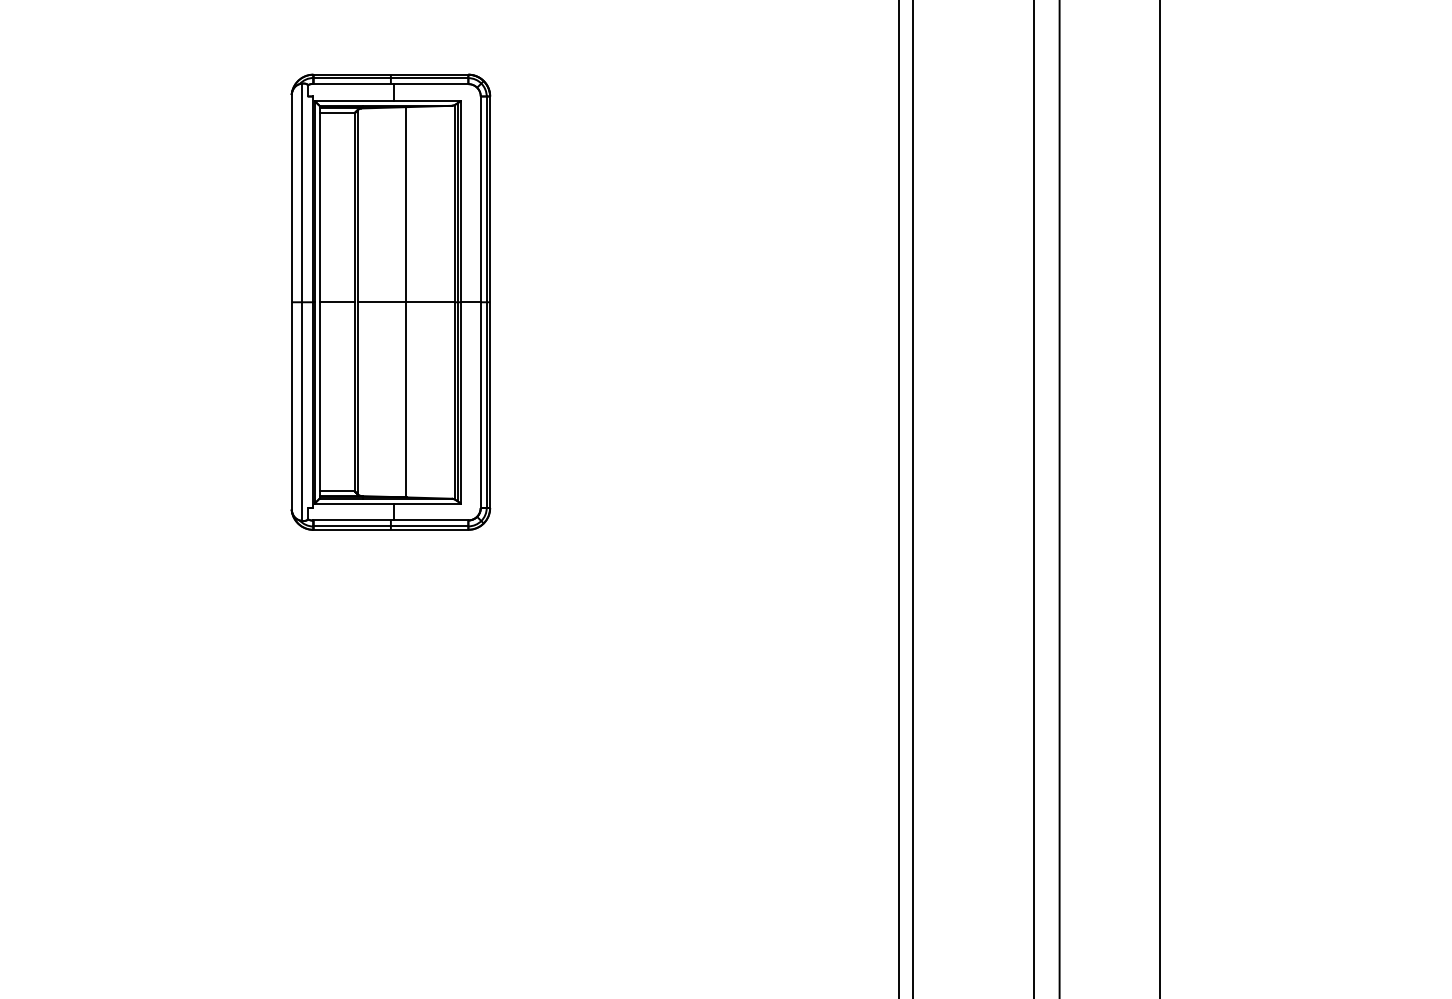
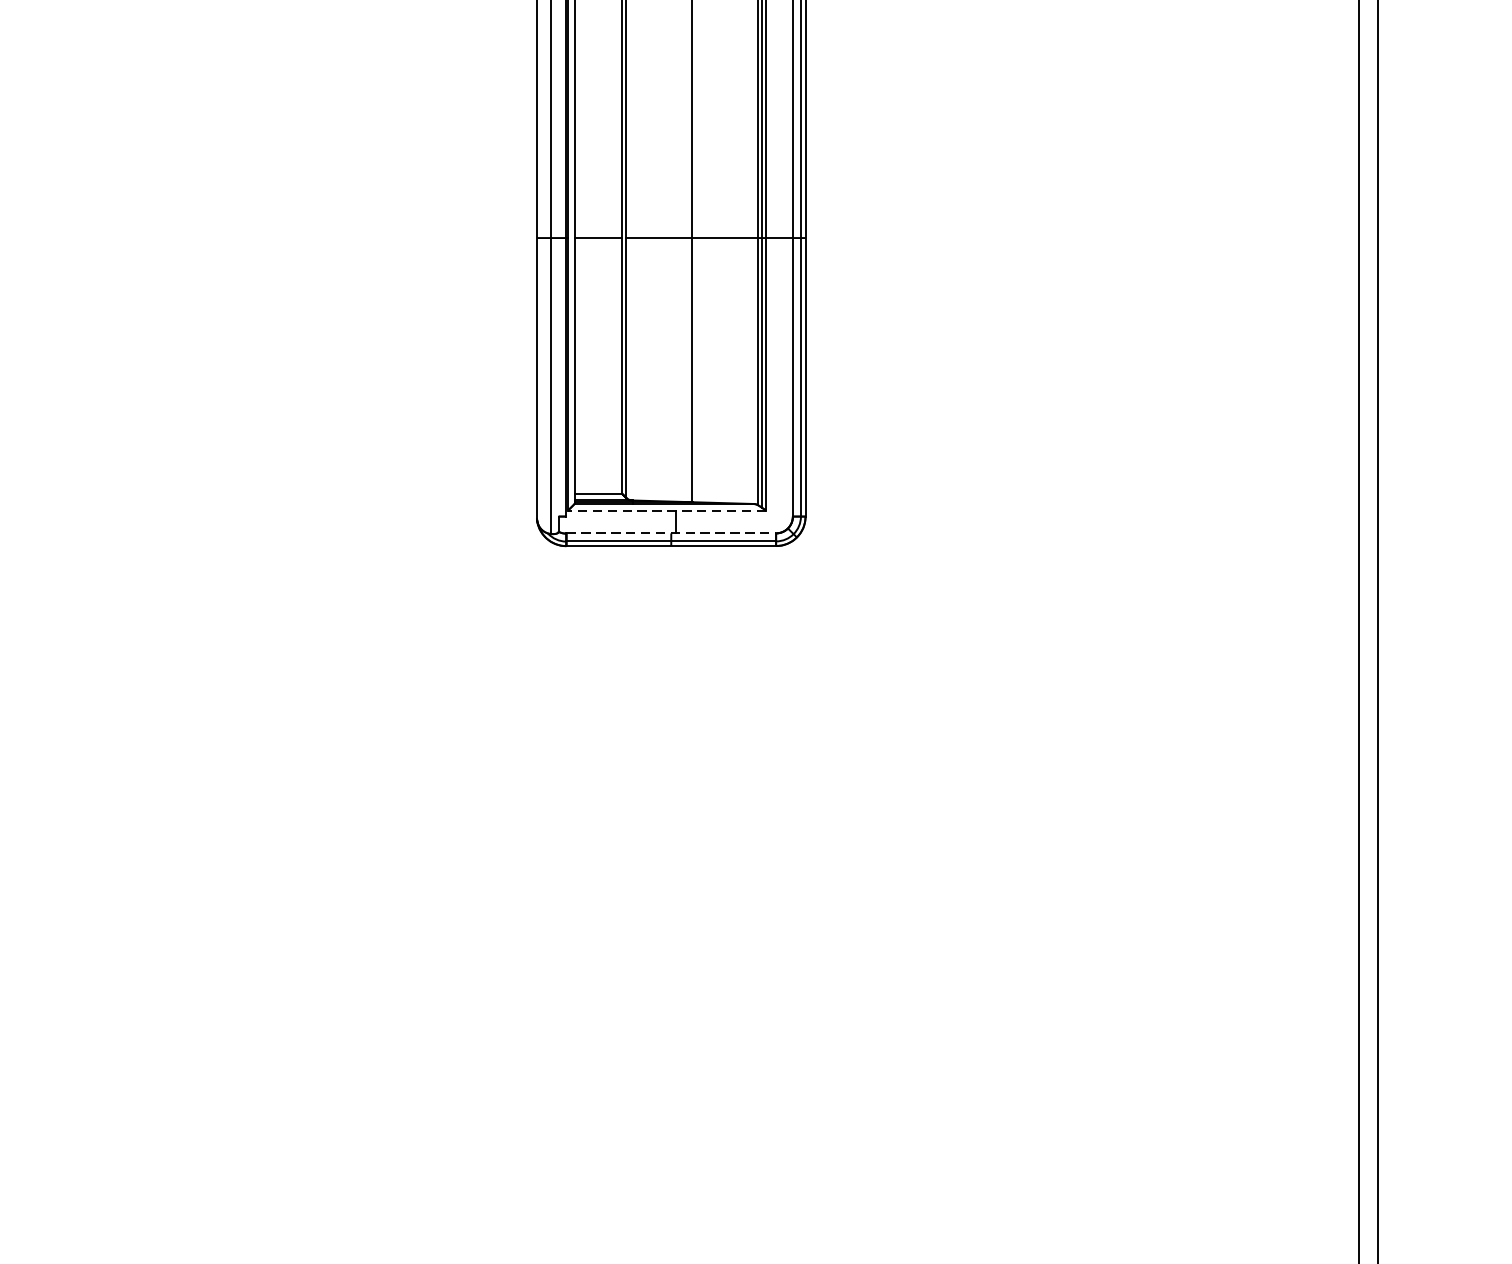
line: (387, 503) -> (666, 510), solid -> dashed
line: (391, 520) -> (672, 533), solid -> dashed

